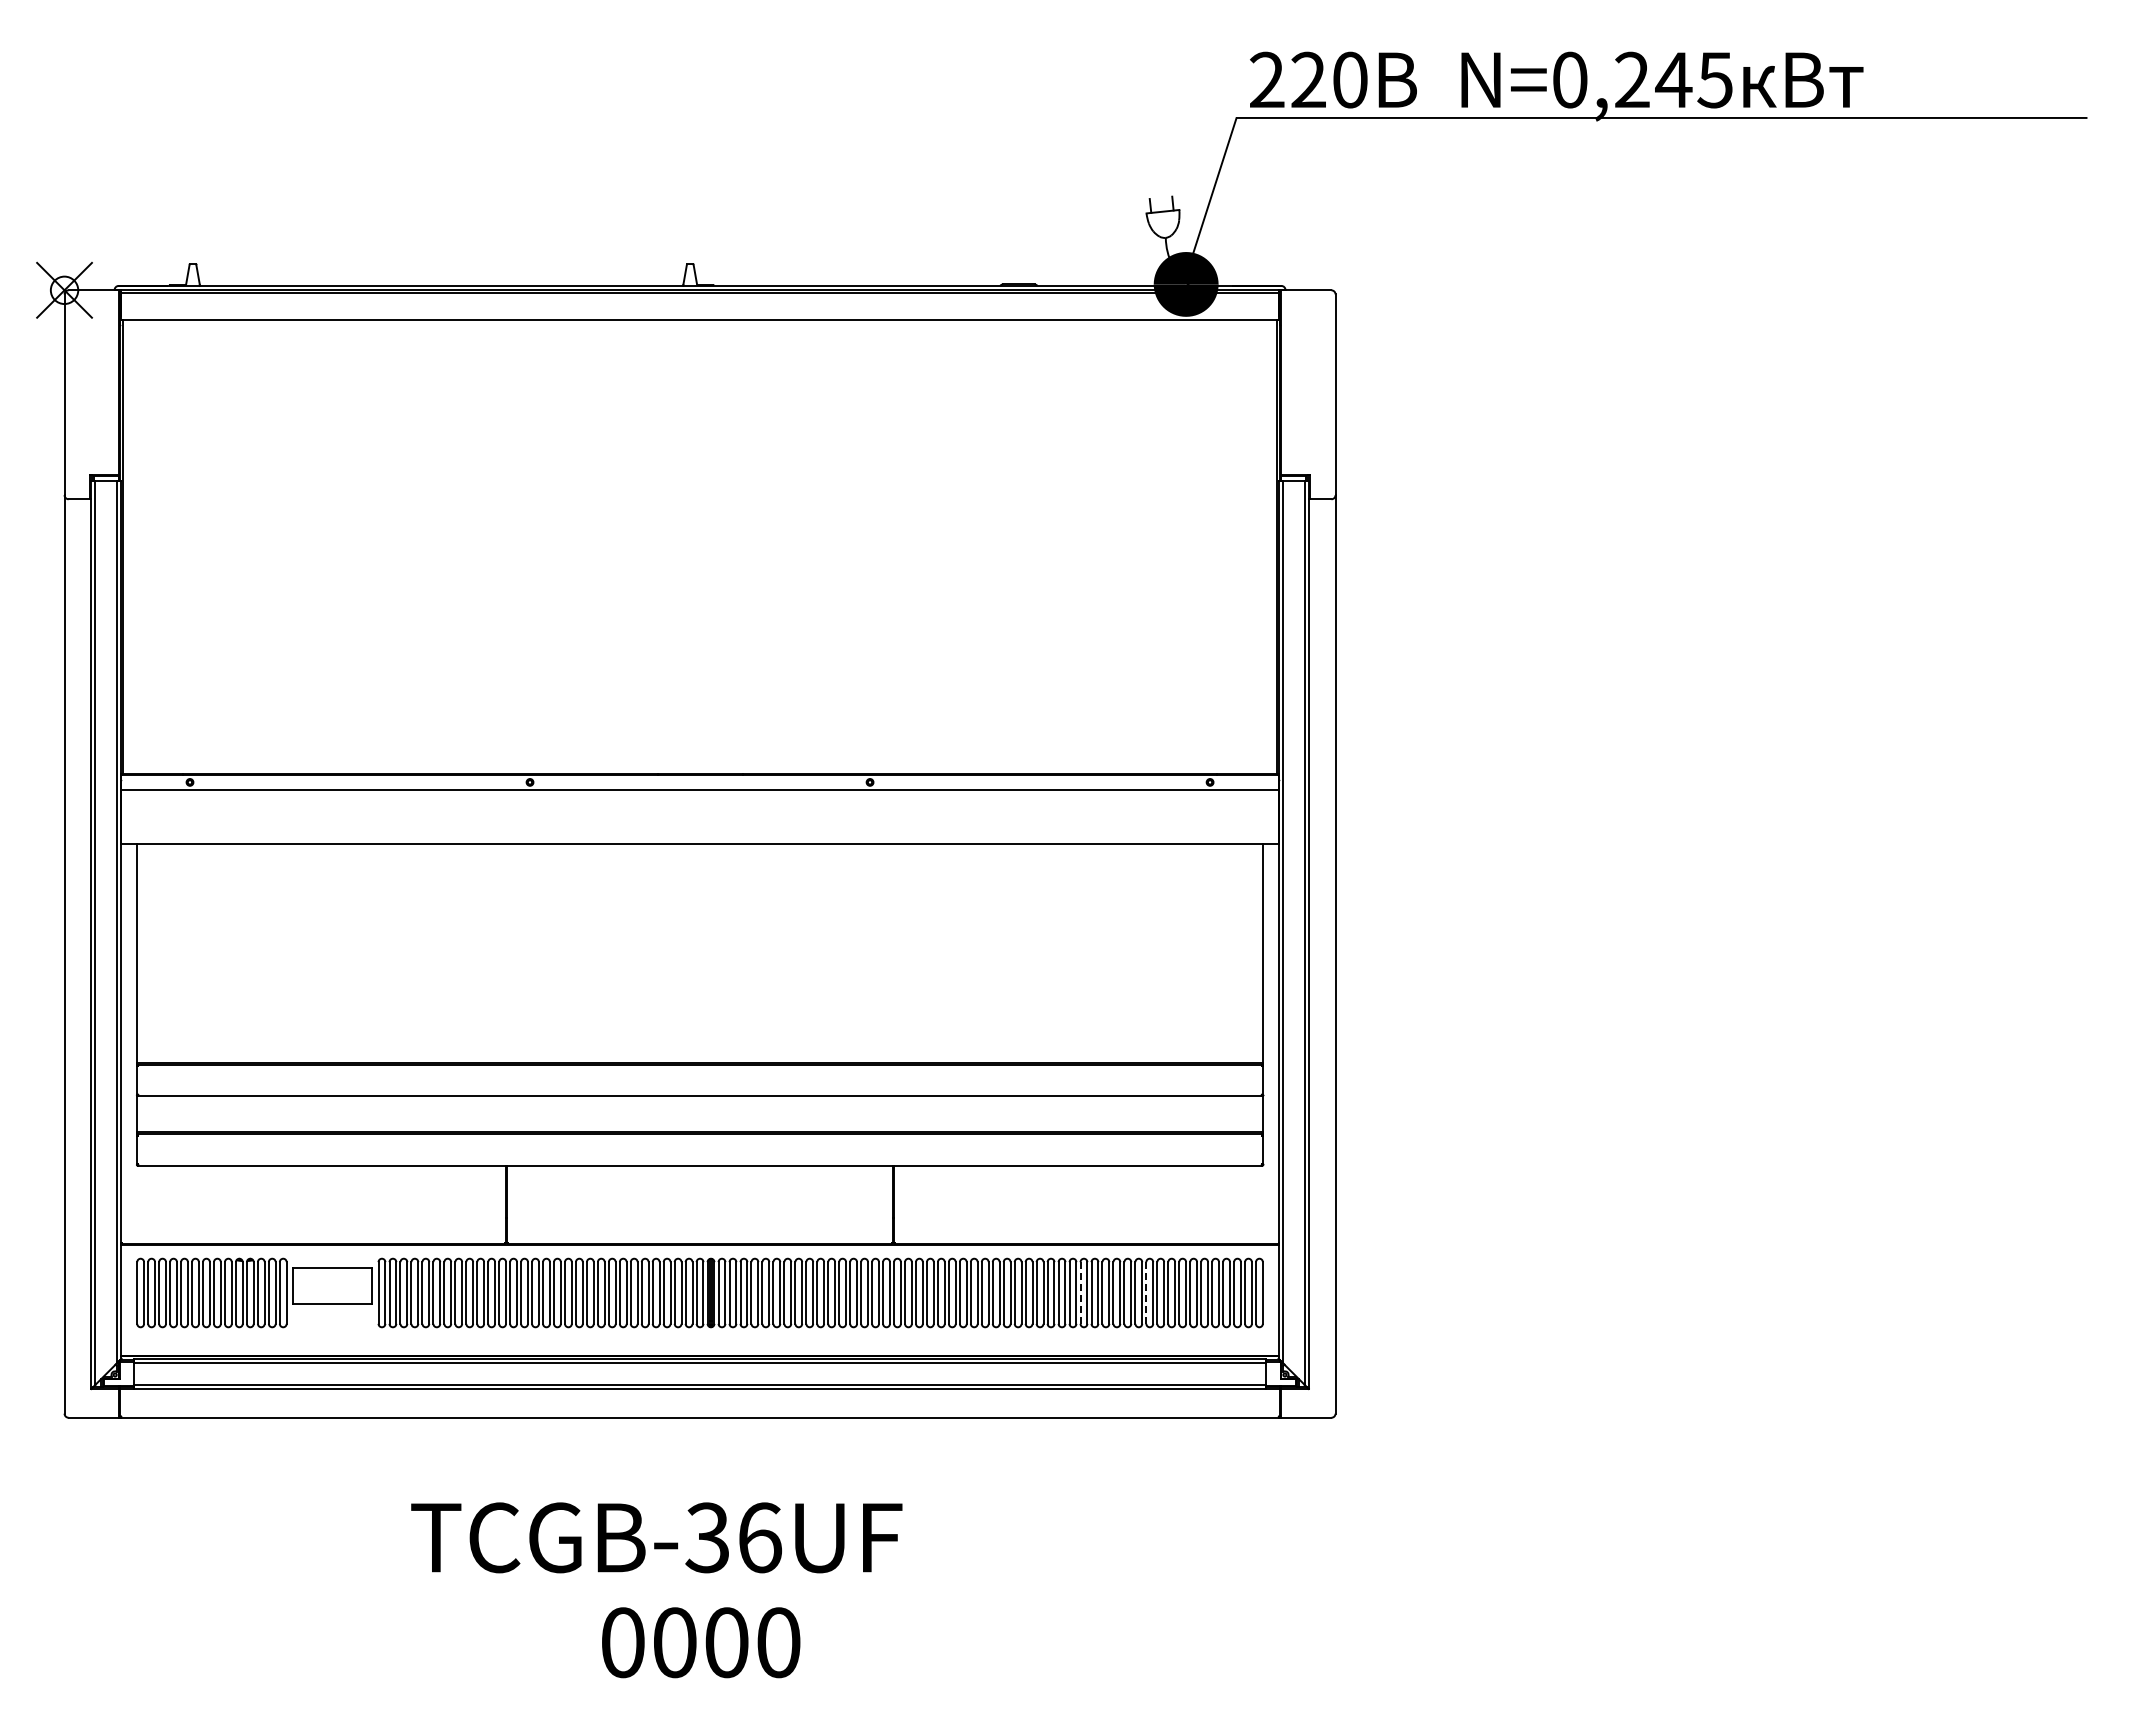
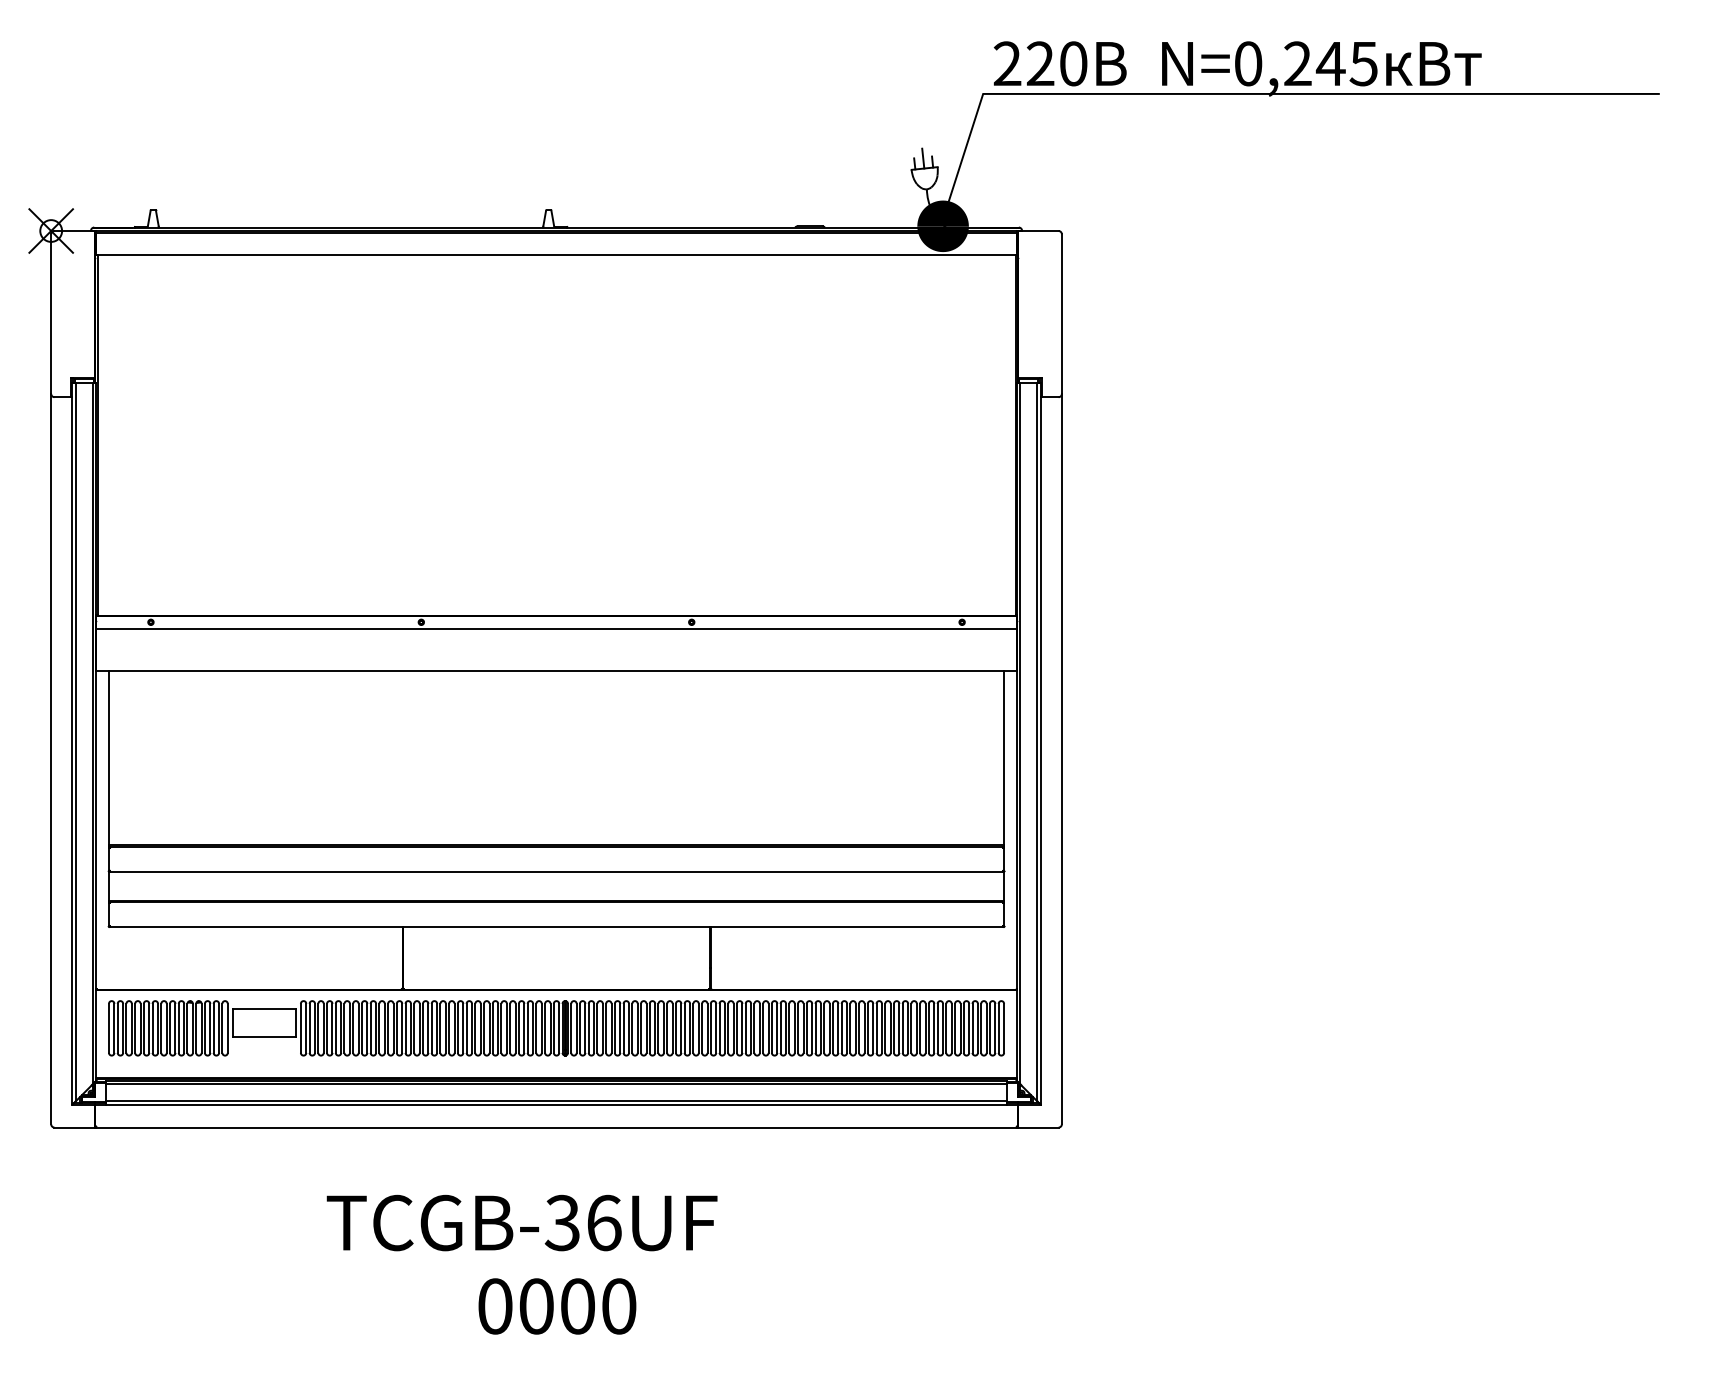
line: (1160, 198) -> (922, 157), added
line: (1080, 1293) -> (859, 1028), dashed -> solid
line: (1146, 1293) -> (911, 1028), dashed -> solid

